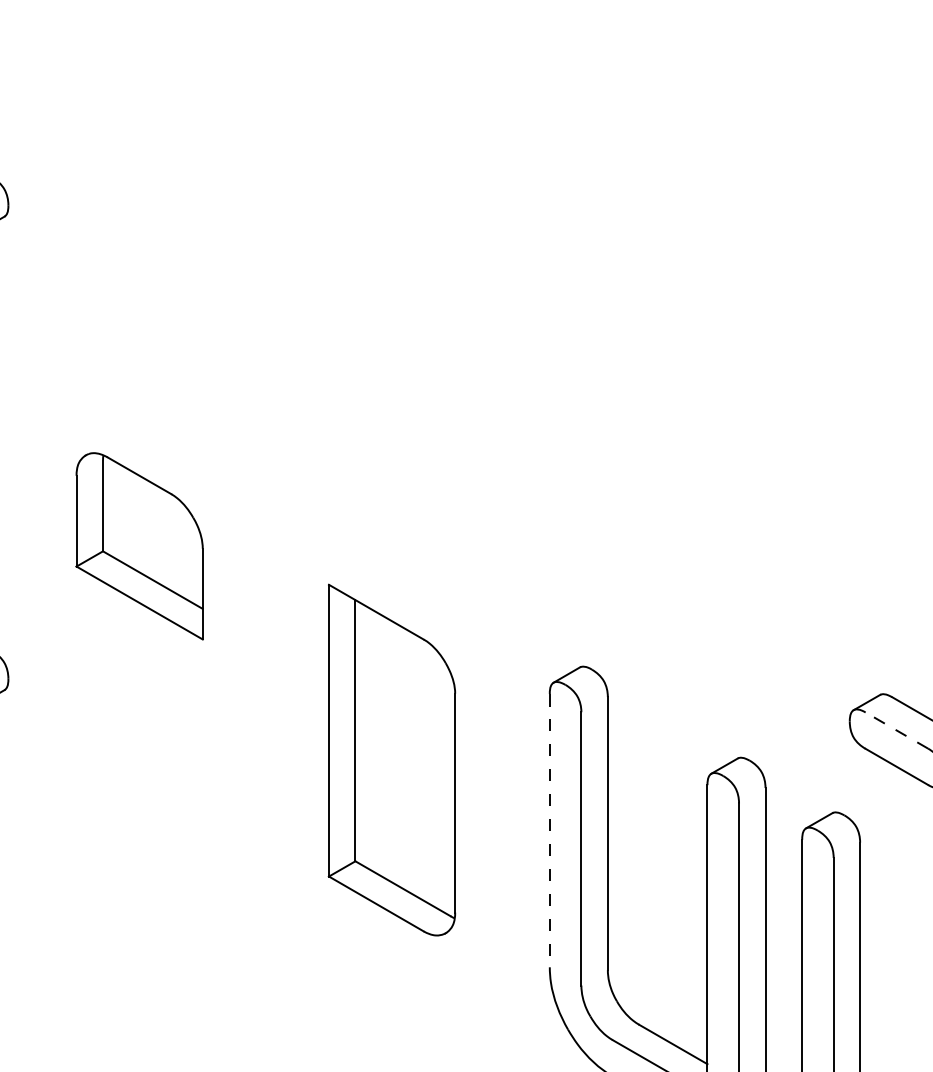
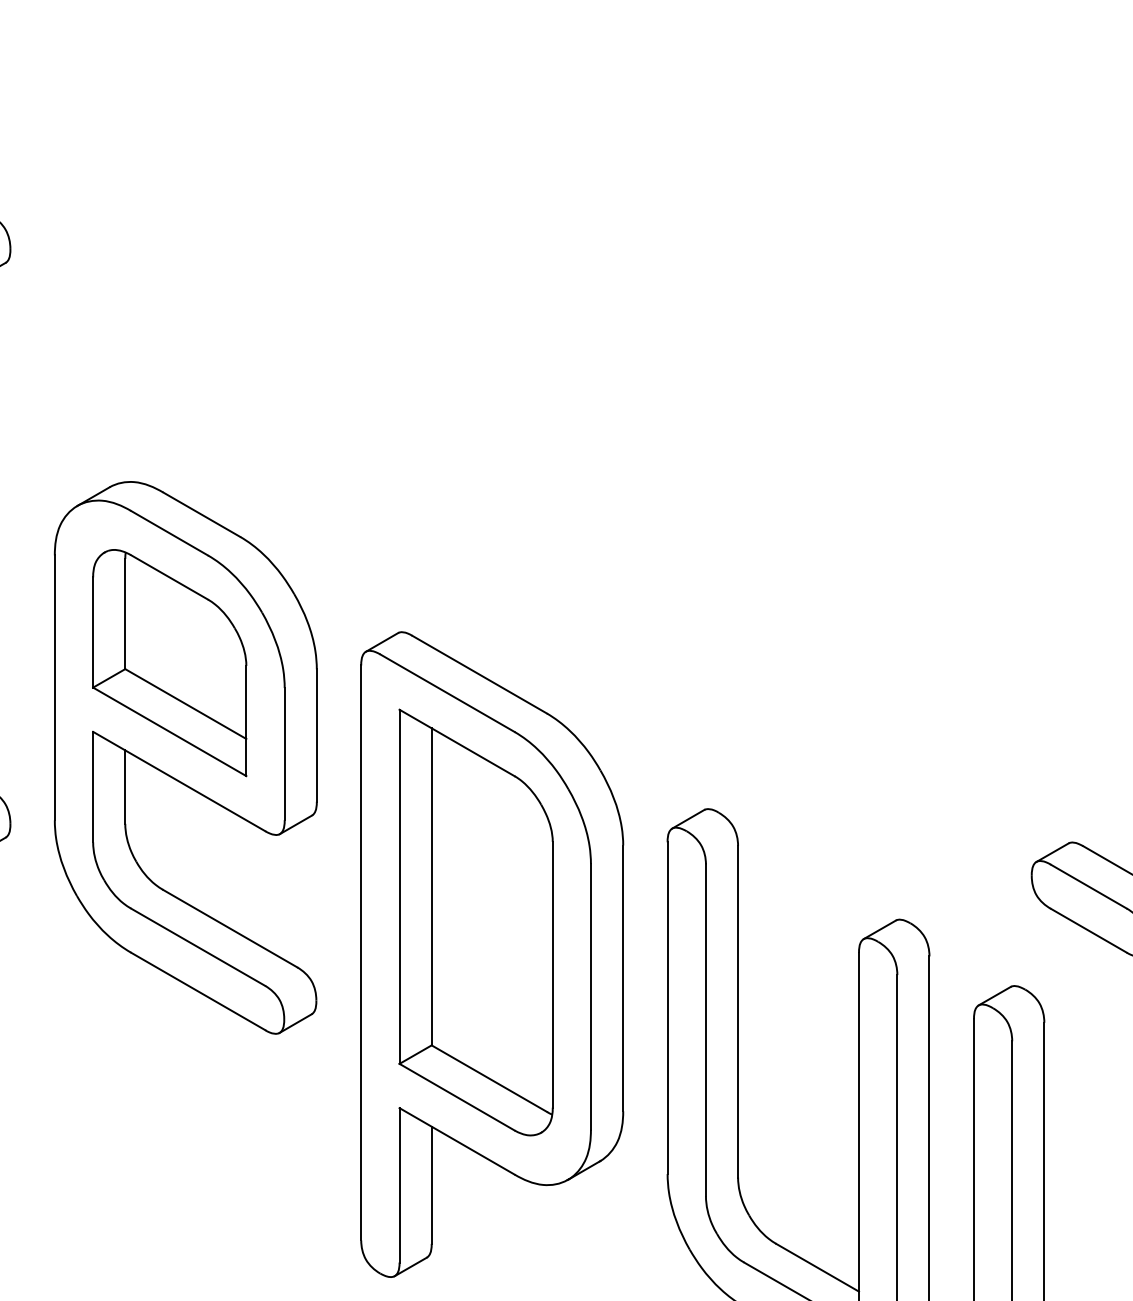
part: (152, 624) -> (185, 757), added
line: (896, 730) -> (1088, 886), dashed -> solid
part: (405, 786) -> (492, 954), added
line: (549, 830) -> (667, 1008), dashed -> solid

